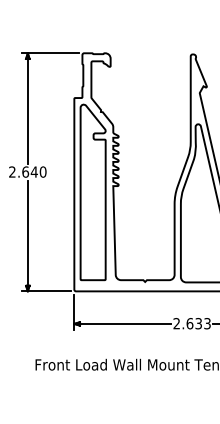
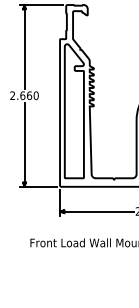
text: (33, 171) -> (28, 95), 2.640 -> 2.660

